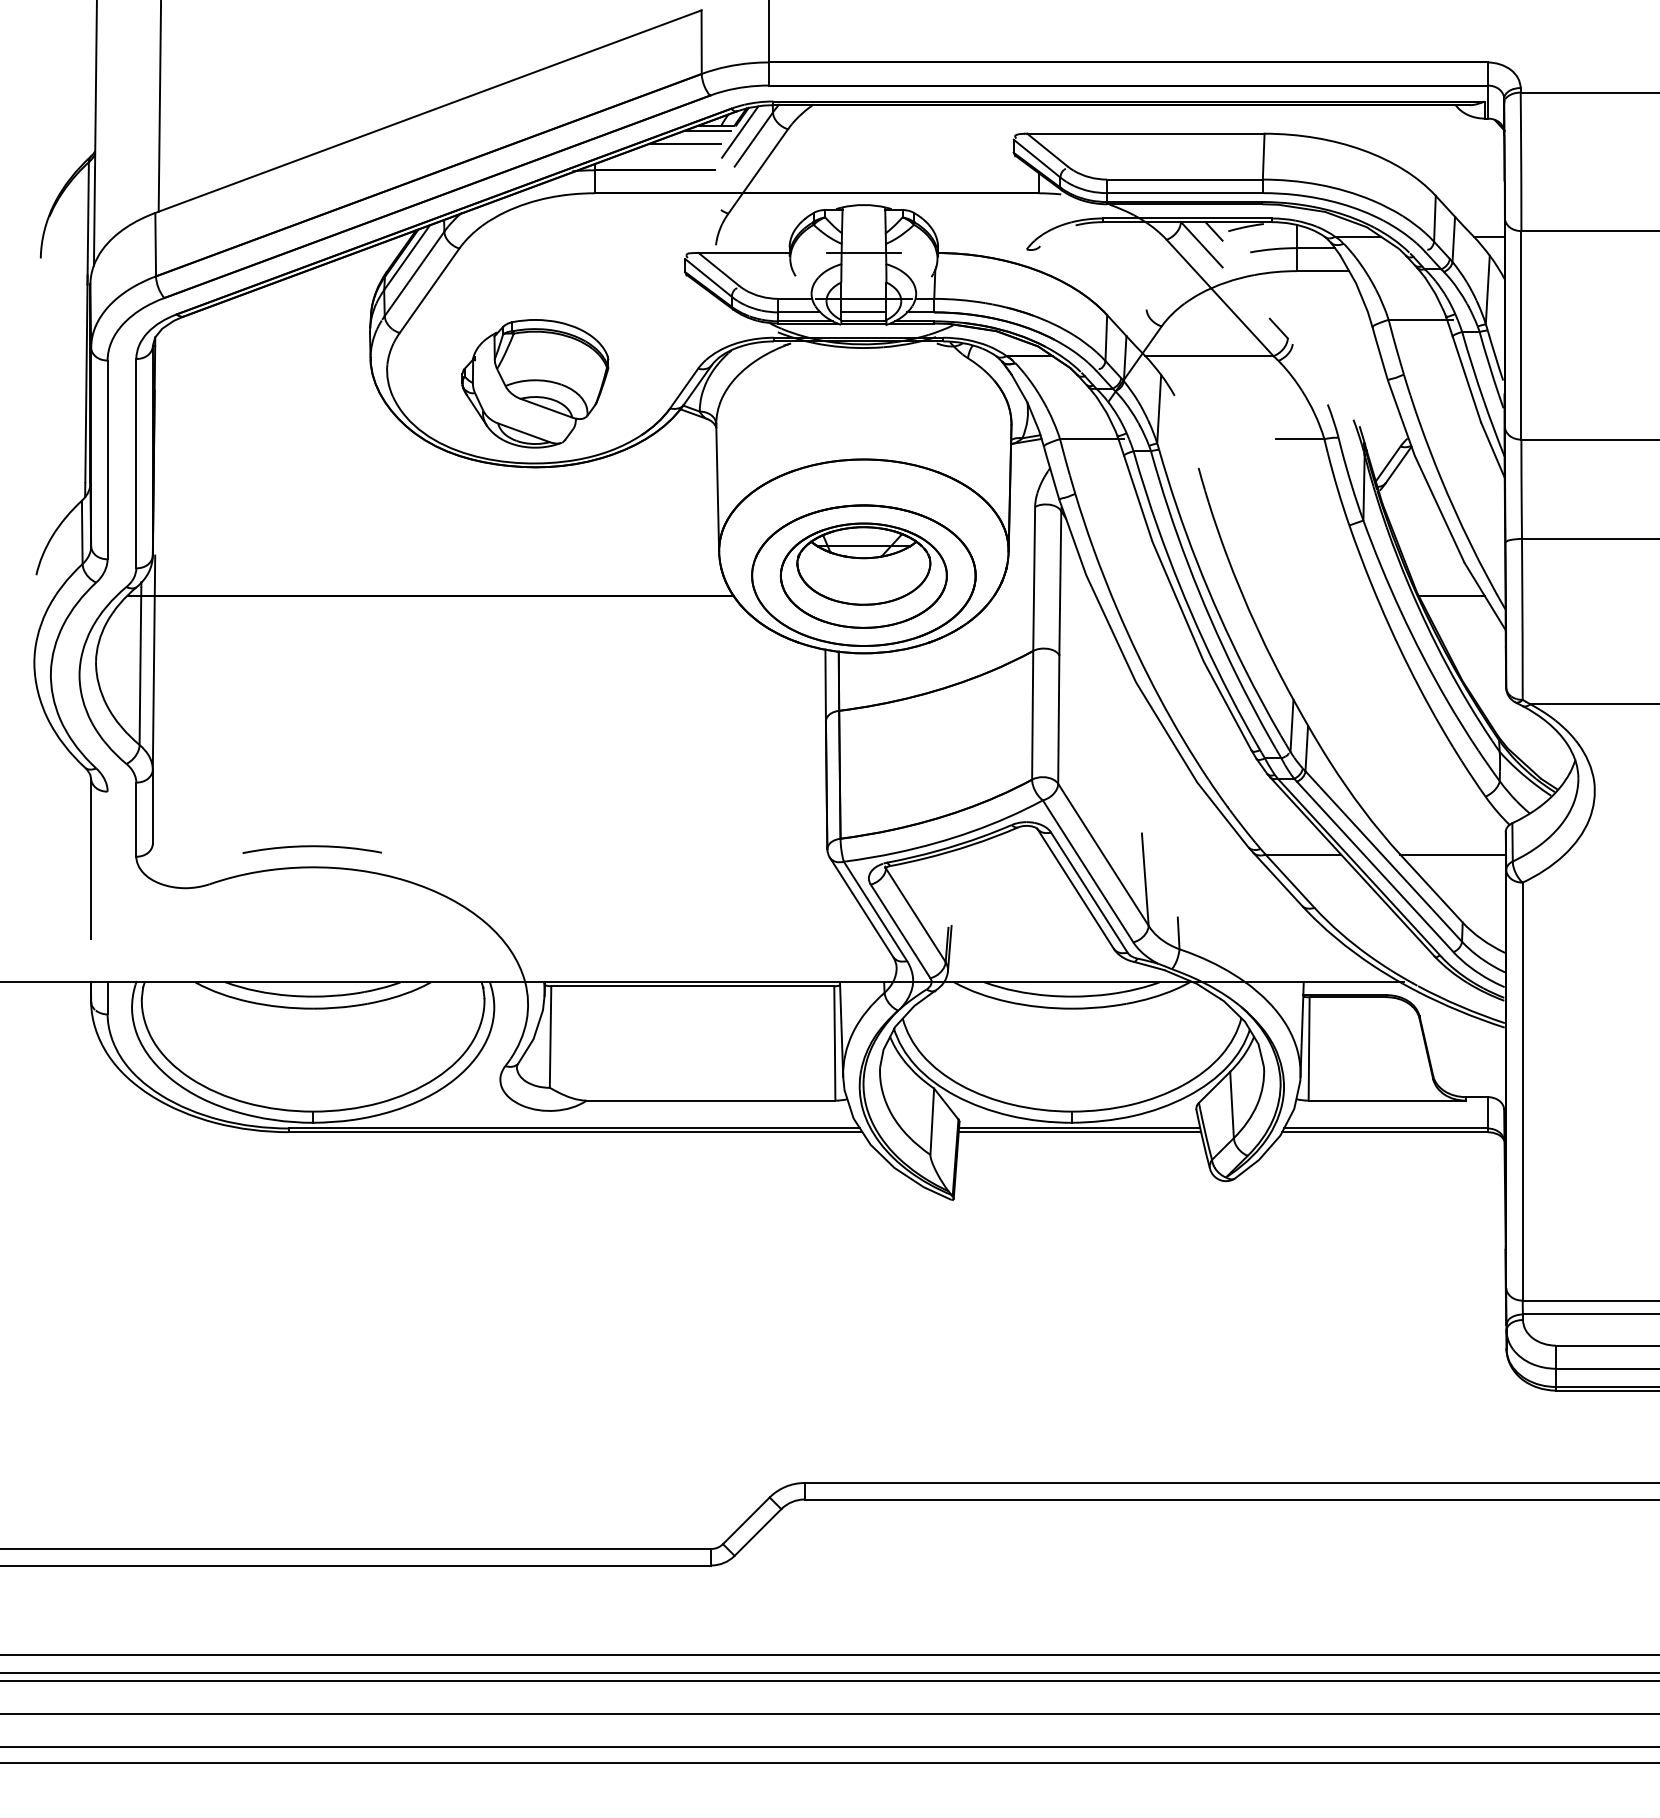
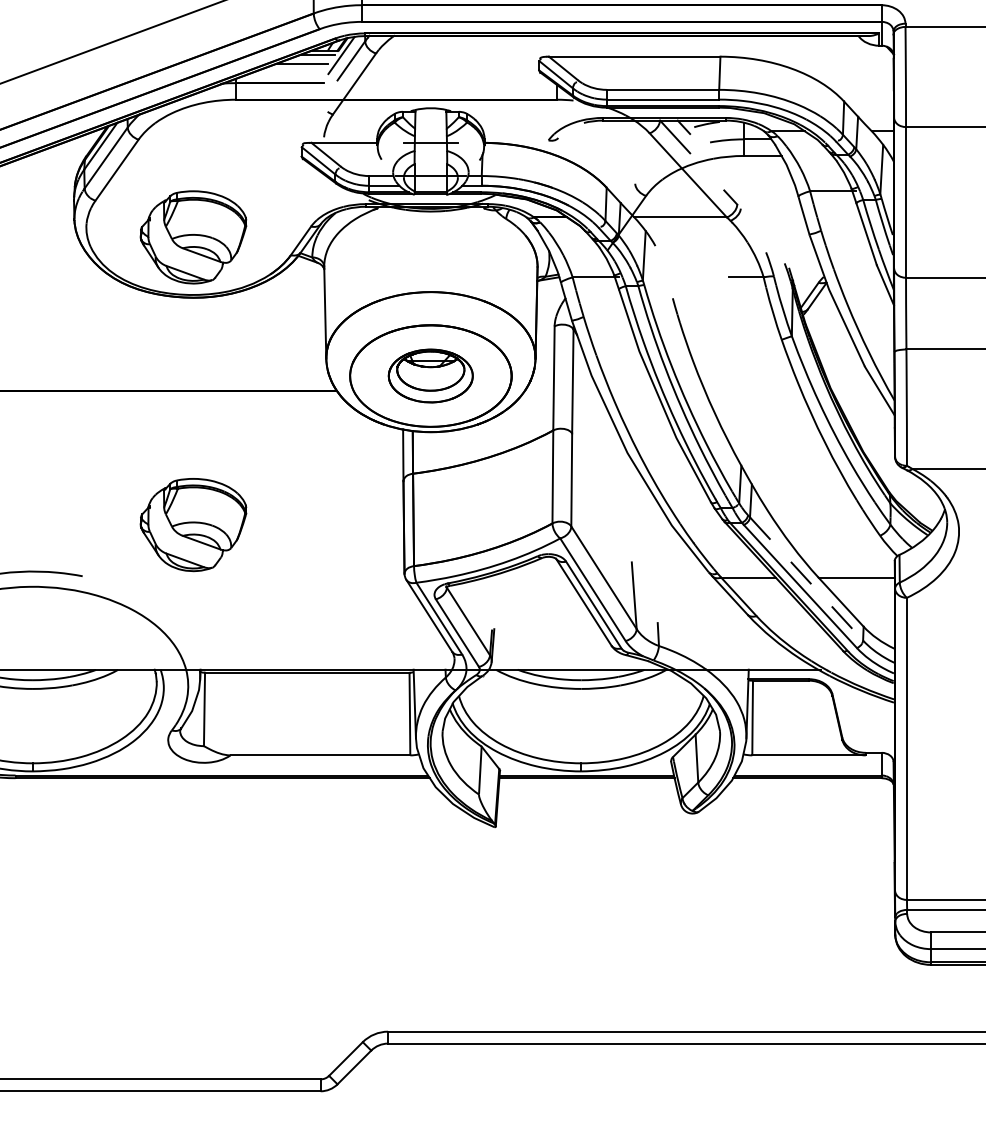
line: (863, 312) -> (430, 185), removed
part: (863, 575) -> (430, 375), size x0.7
line: (1451, 595) -> (855, 390), removed
part: (535, 781) -> (193, 524), added
line: (1383, 856) -> (806, 578), solid -> dashed

